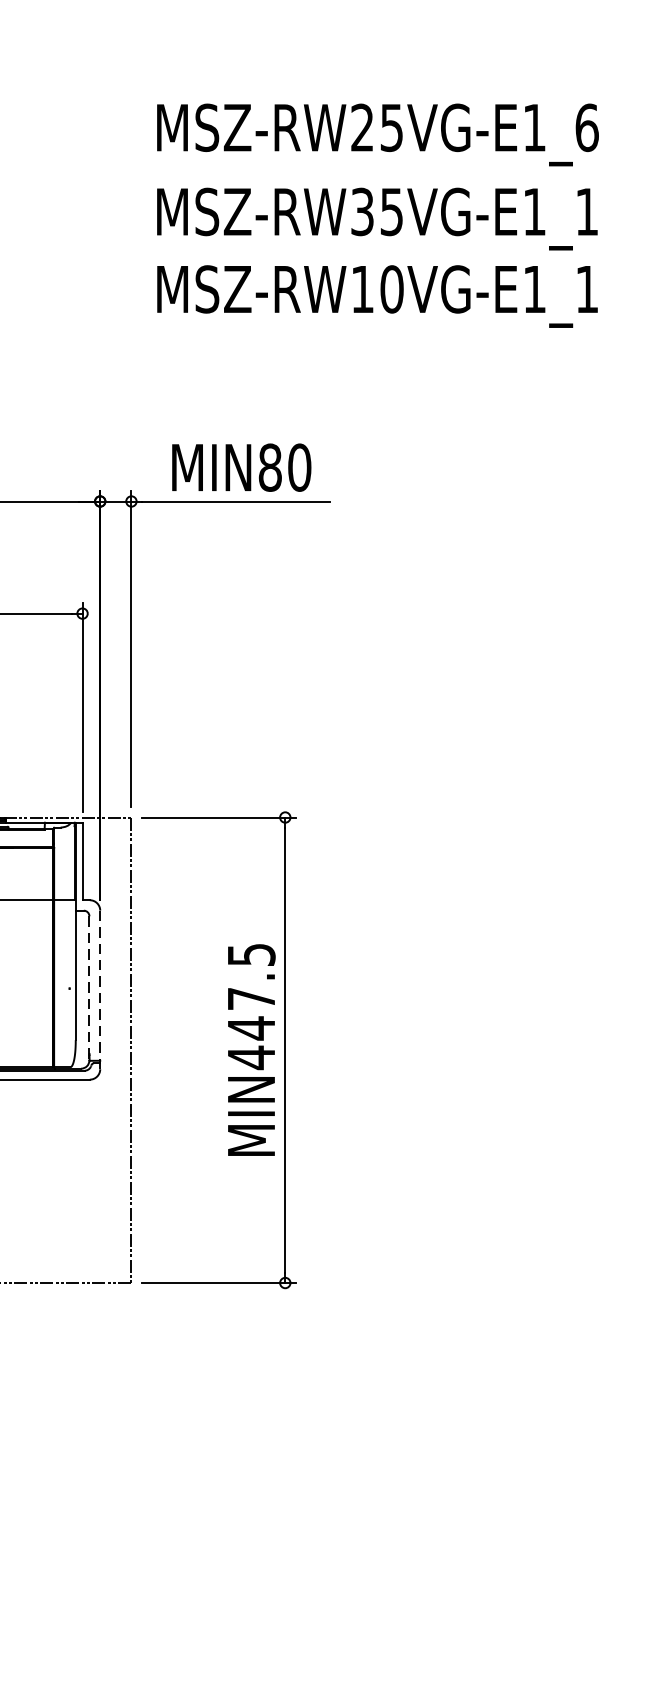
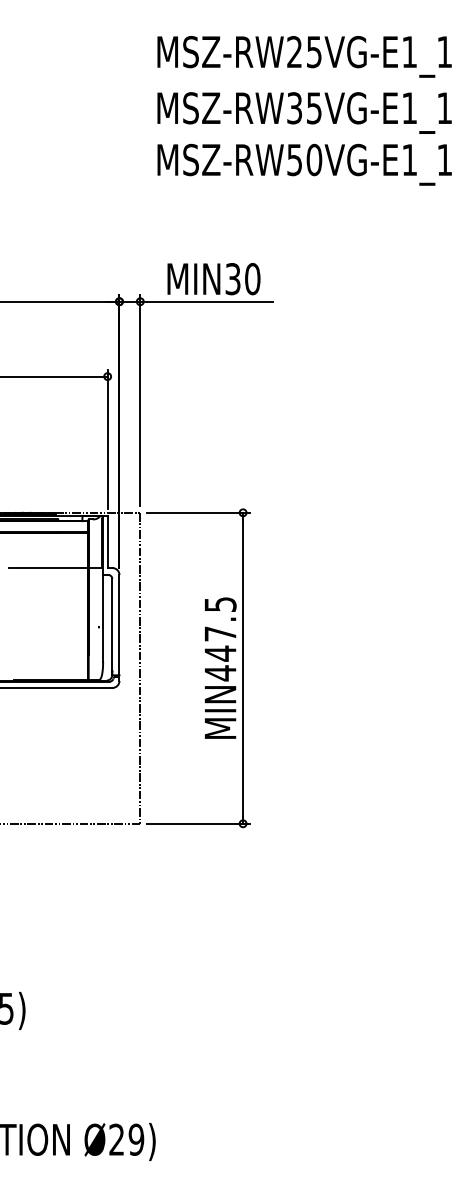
text: (586, 128) -> (444, 52), MSZ-RW25VG-E1_6 -> MSZ-RW25VG-E1_1
text: (362, 290) -> (294, 160), MSZ-RW10VG-E1_1 -> MSZ-RW50VG-E1_1
text: (269, 468) -> (232, 279), MIN80 -> MIN30
line: (89, 989) -> (112, 627), dashed -> solid
line: (100, 989) -> (119, 627), dashed -> solid

